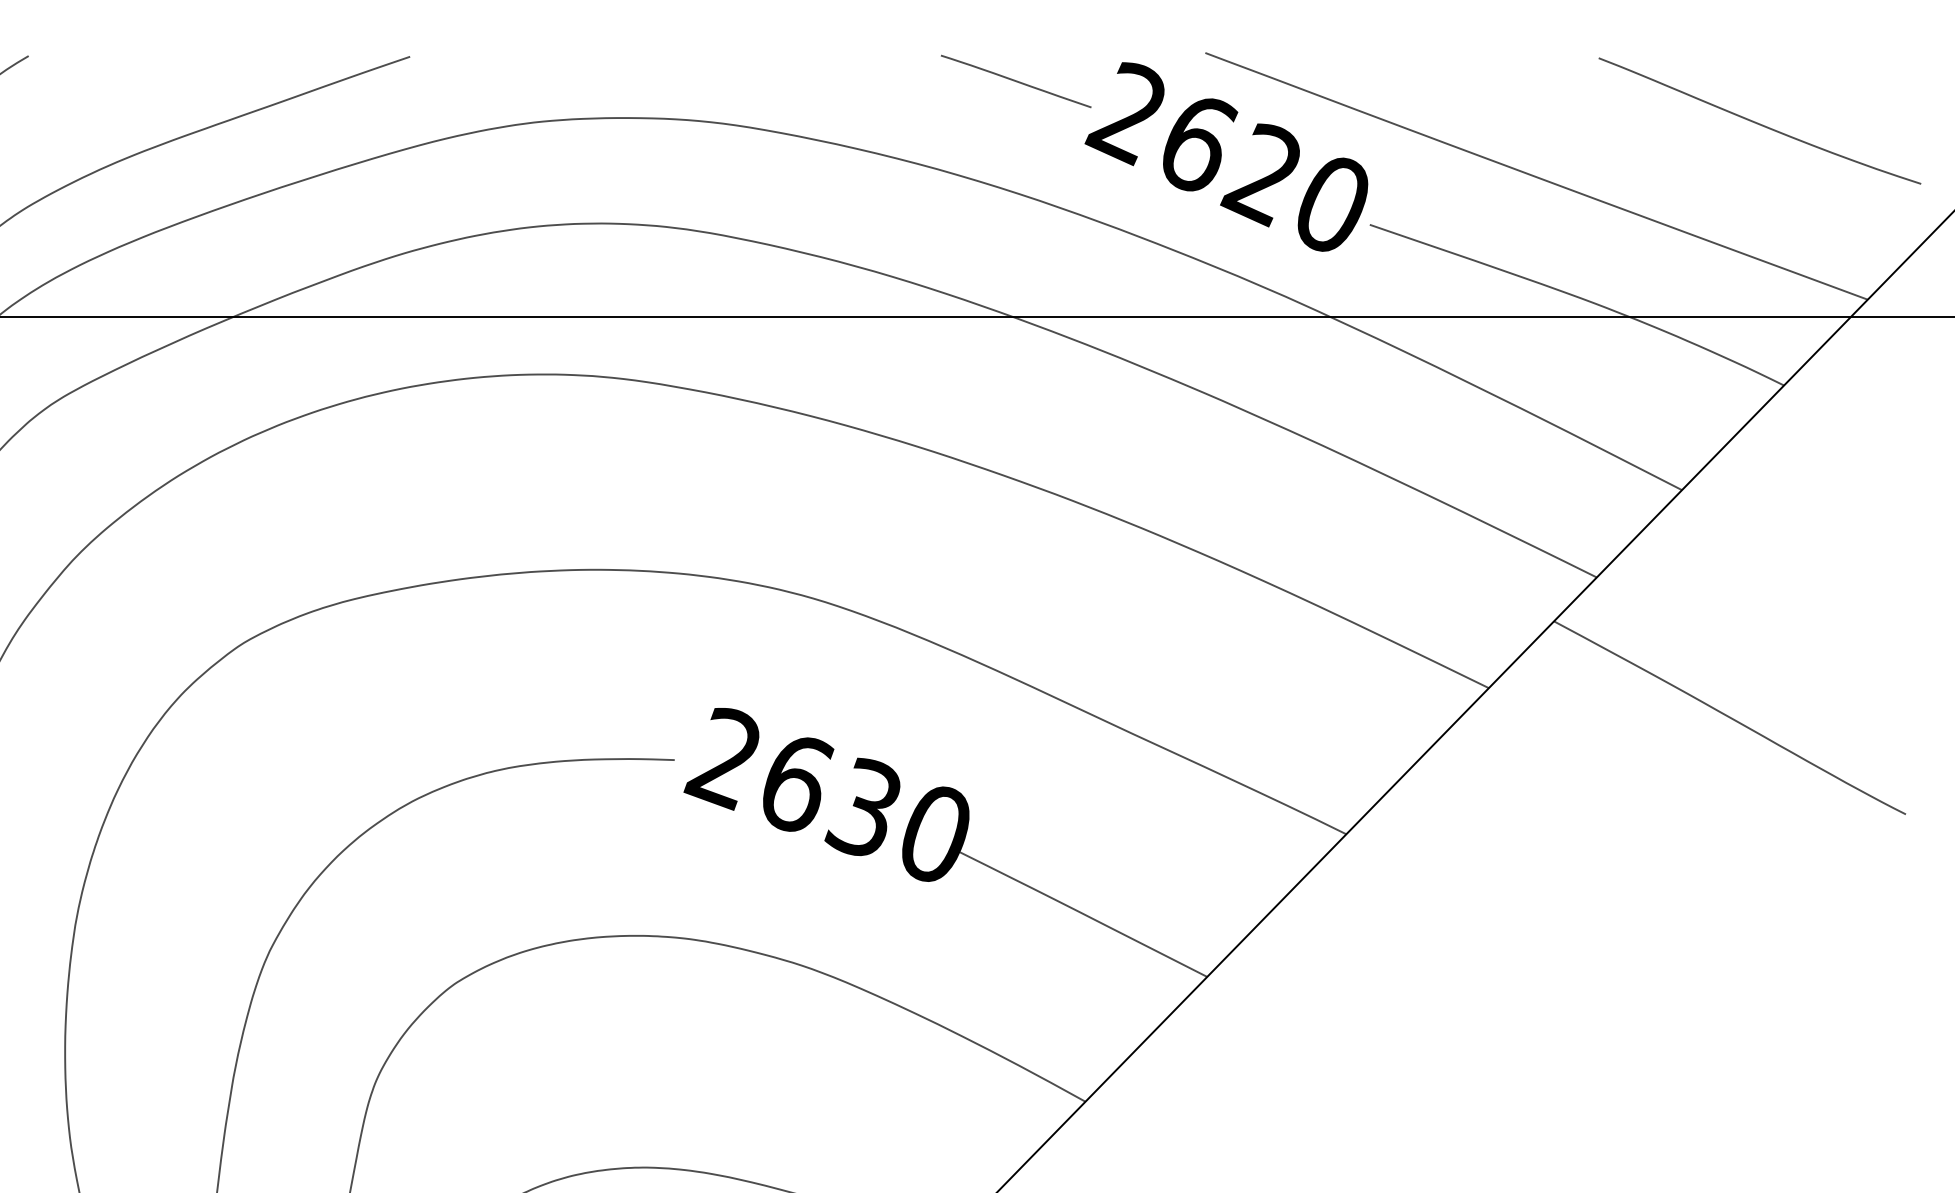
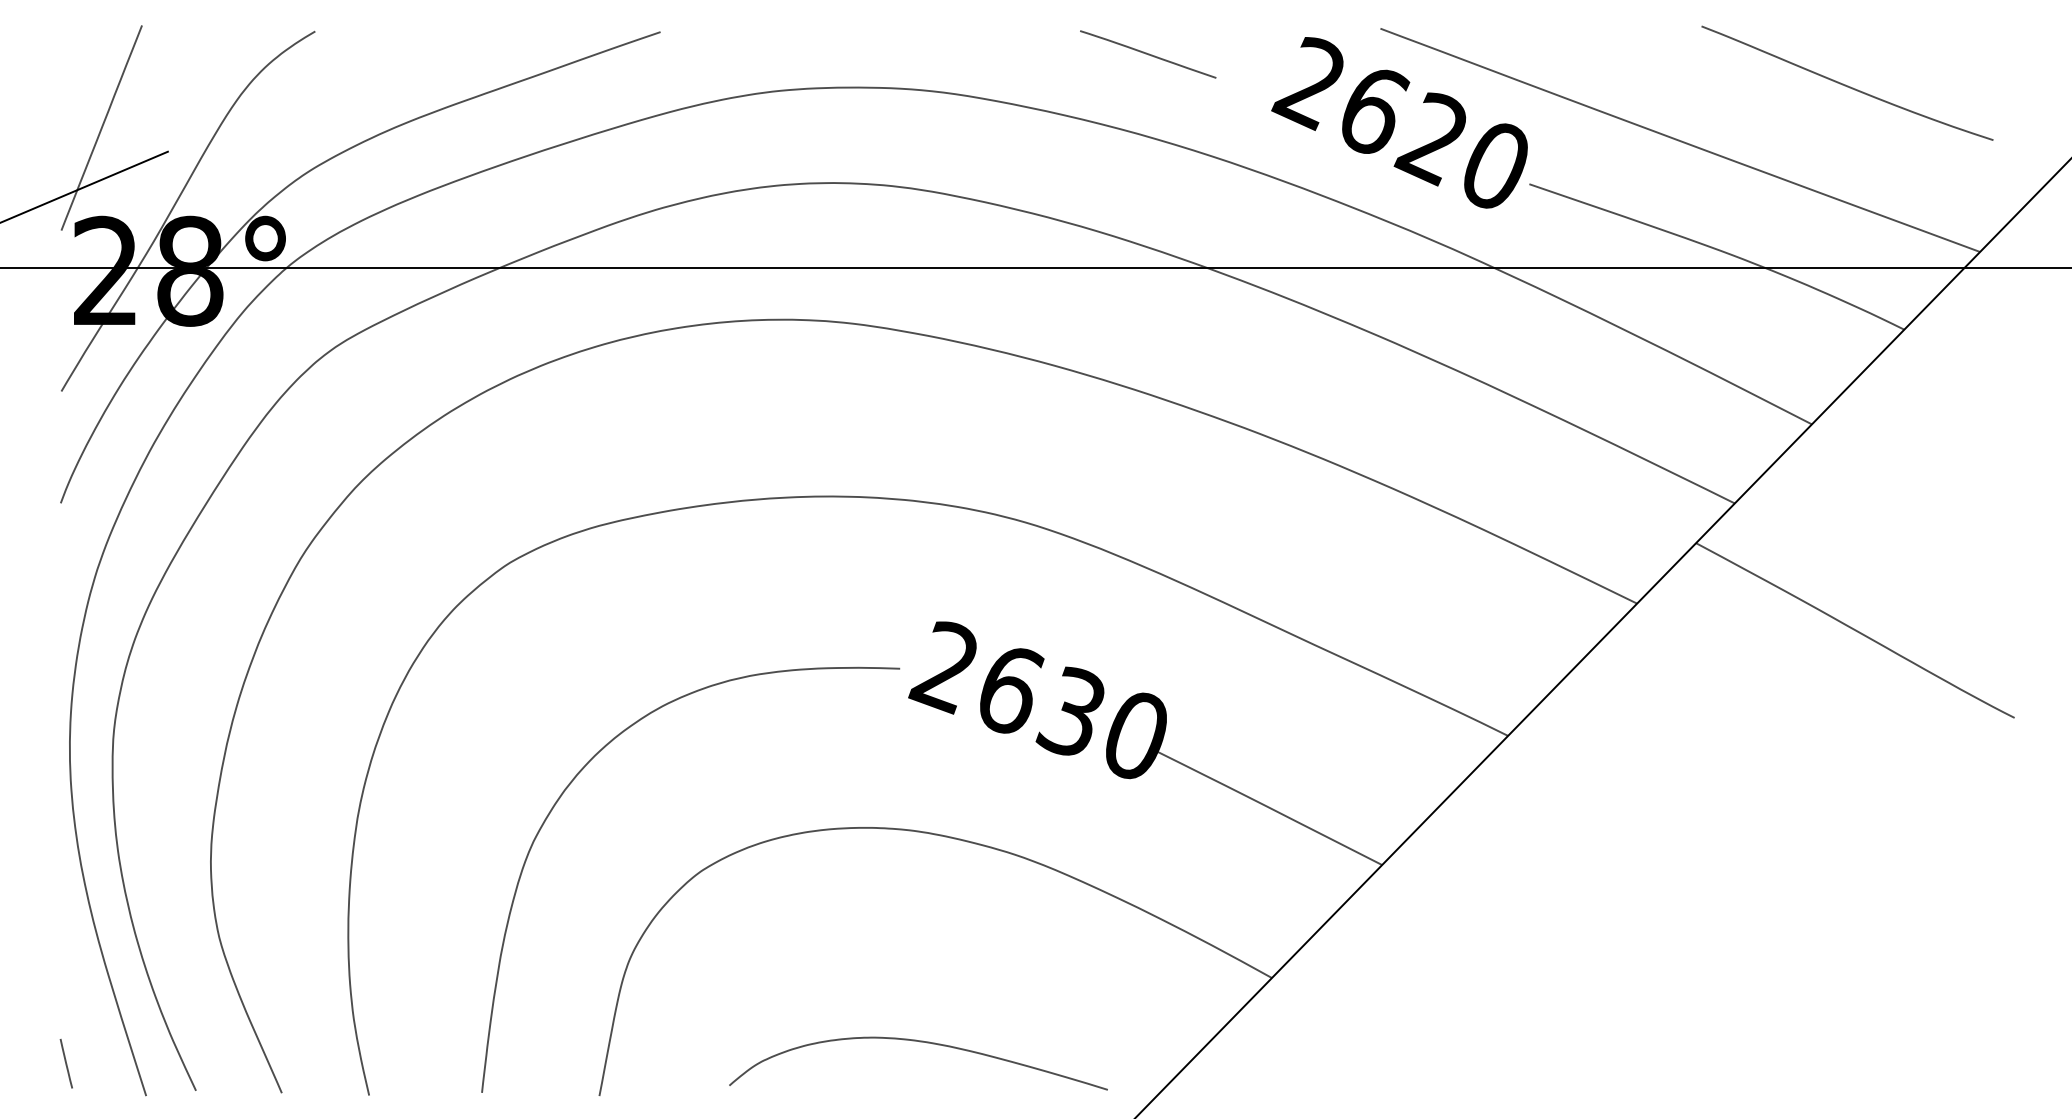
line: (1016, 81) -> (1148, 54), moved
curve: (1757, 122) -> (1845, 84), moved

